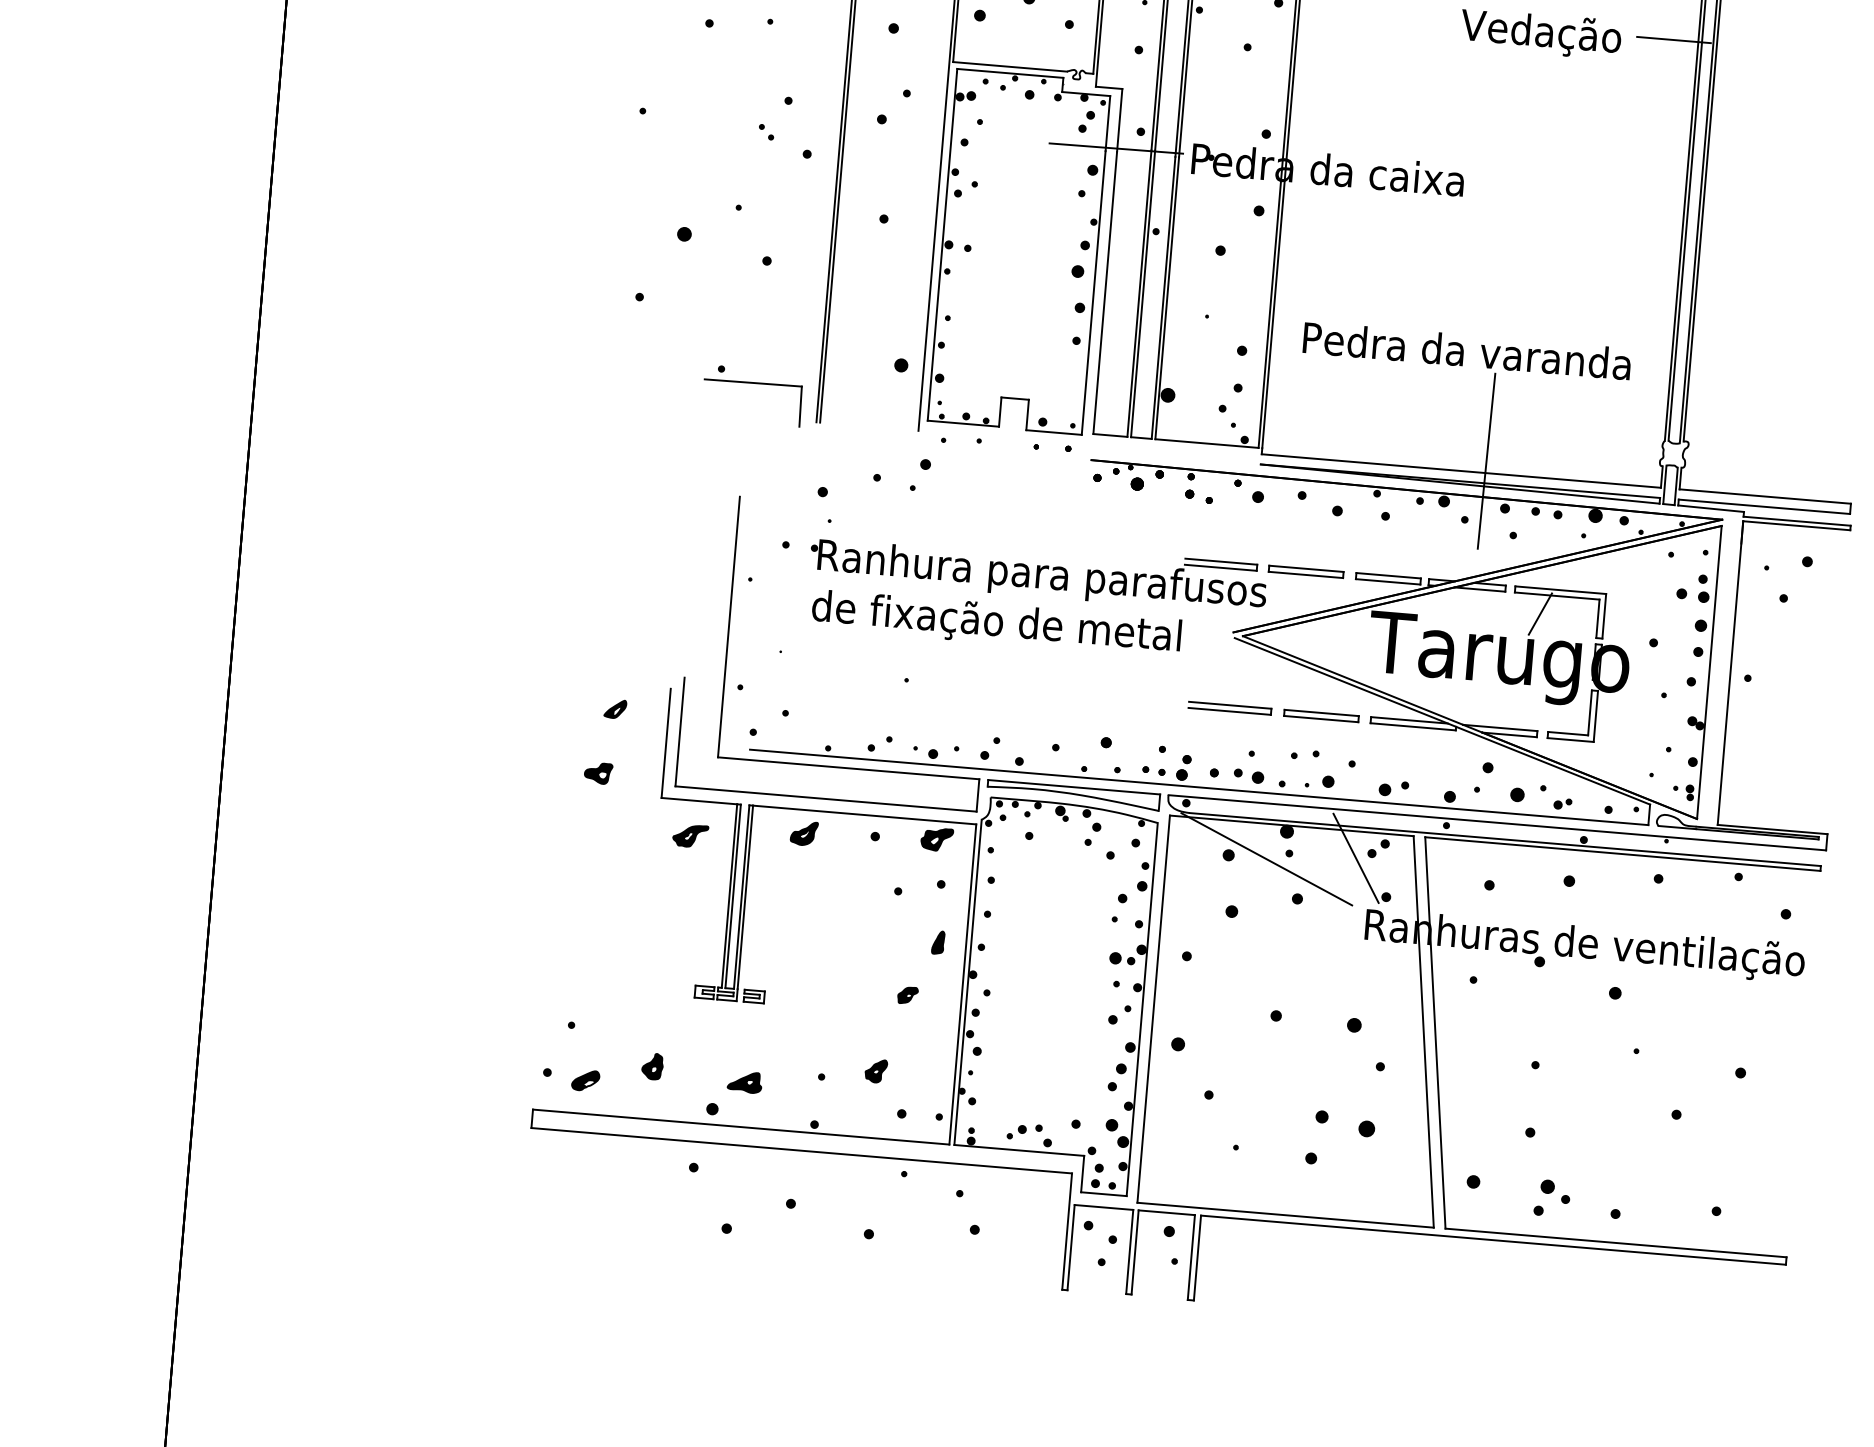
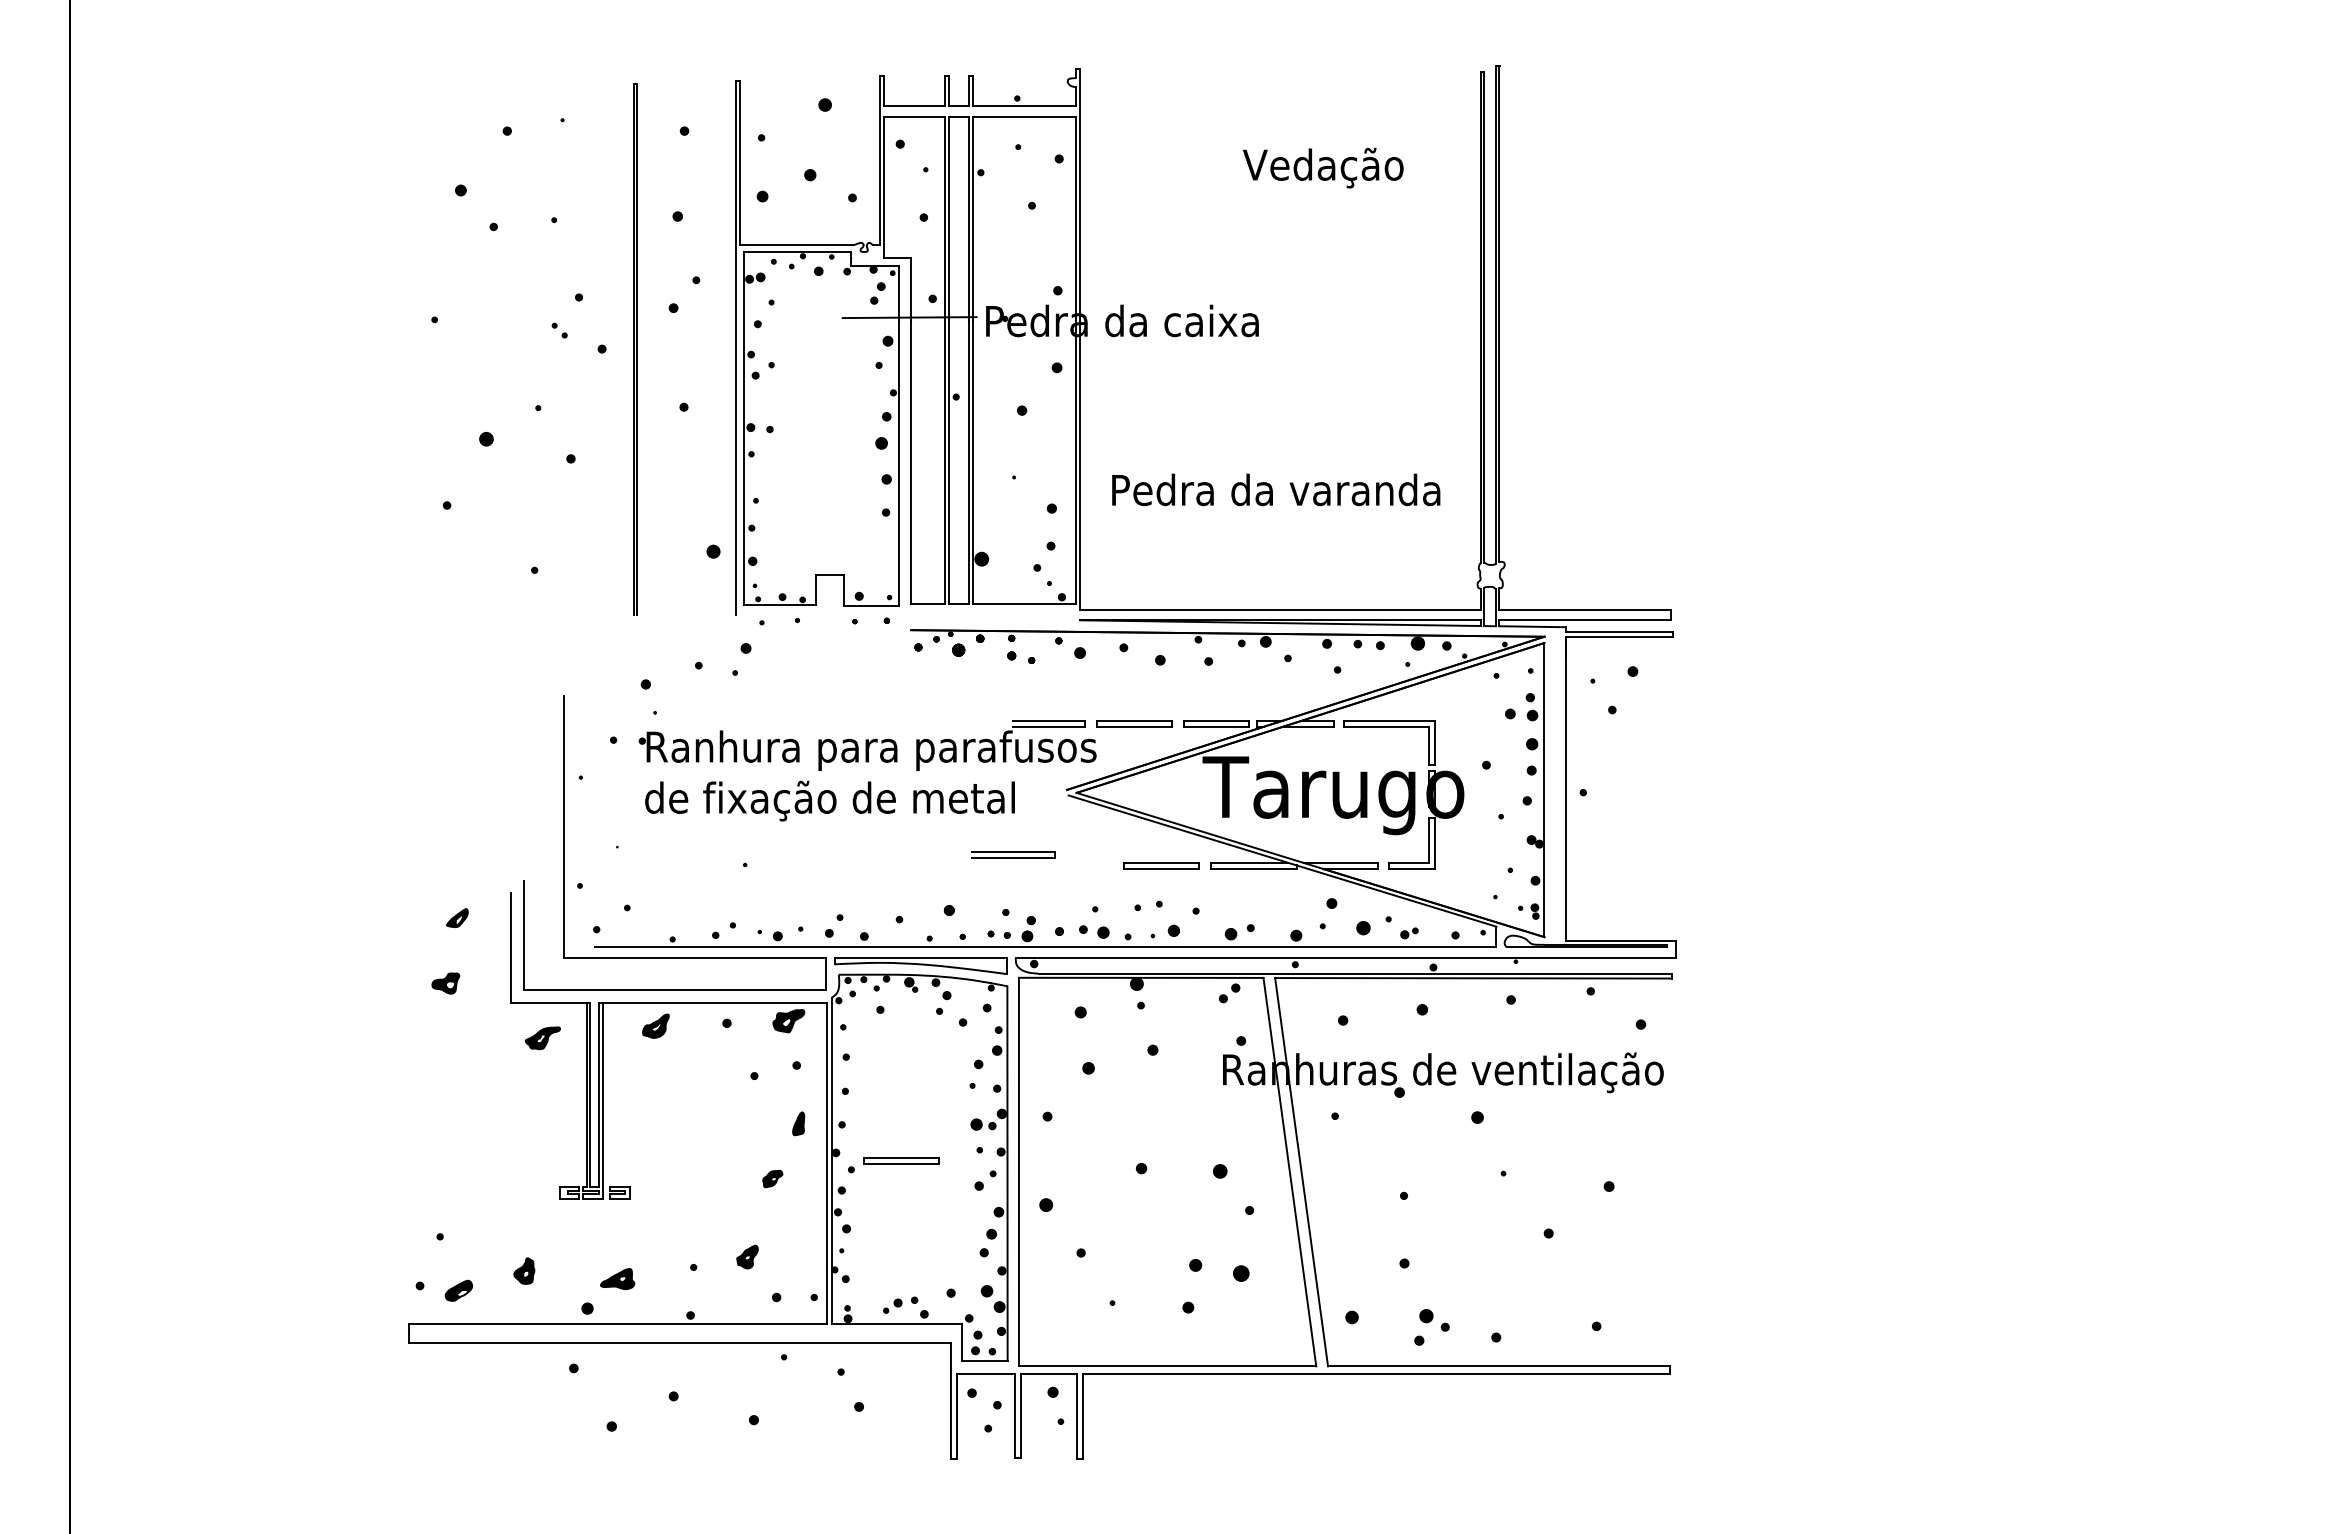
line: (1674, 39) -> (1456, 162), removed
part: (753, 383) -> (567, 582), removed
line: (1486, 461) -> (1304, 598), removed
line: (1540, 613) -> (1371, 745), removed
part: (1229, 707) -> (1013, 854), moved
line: (1355, 857) -> (1207, 1004), removed
line: (1266, 859) -> (1118, 1013), removed
part: (1037, 987) -> (901, 1160), added

